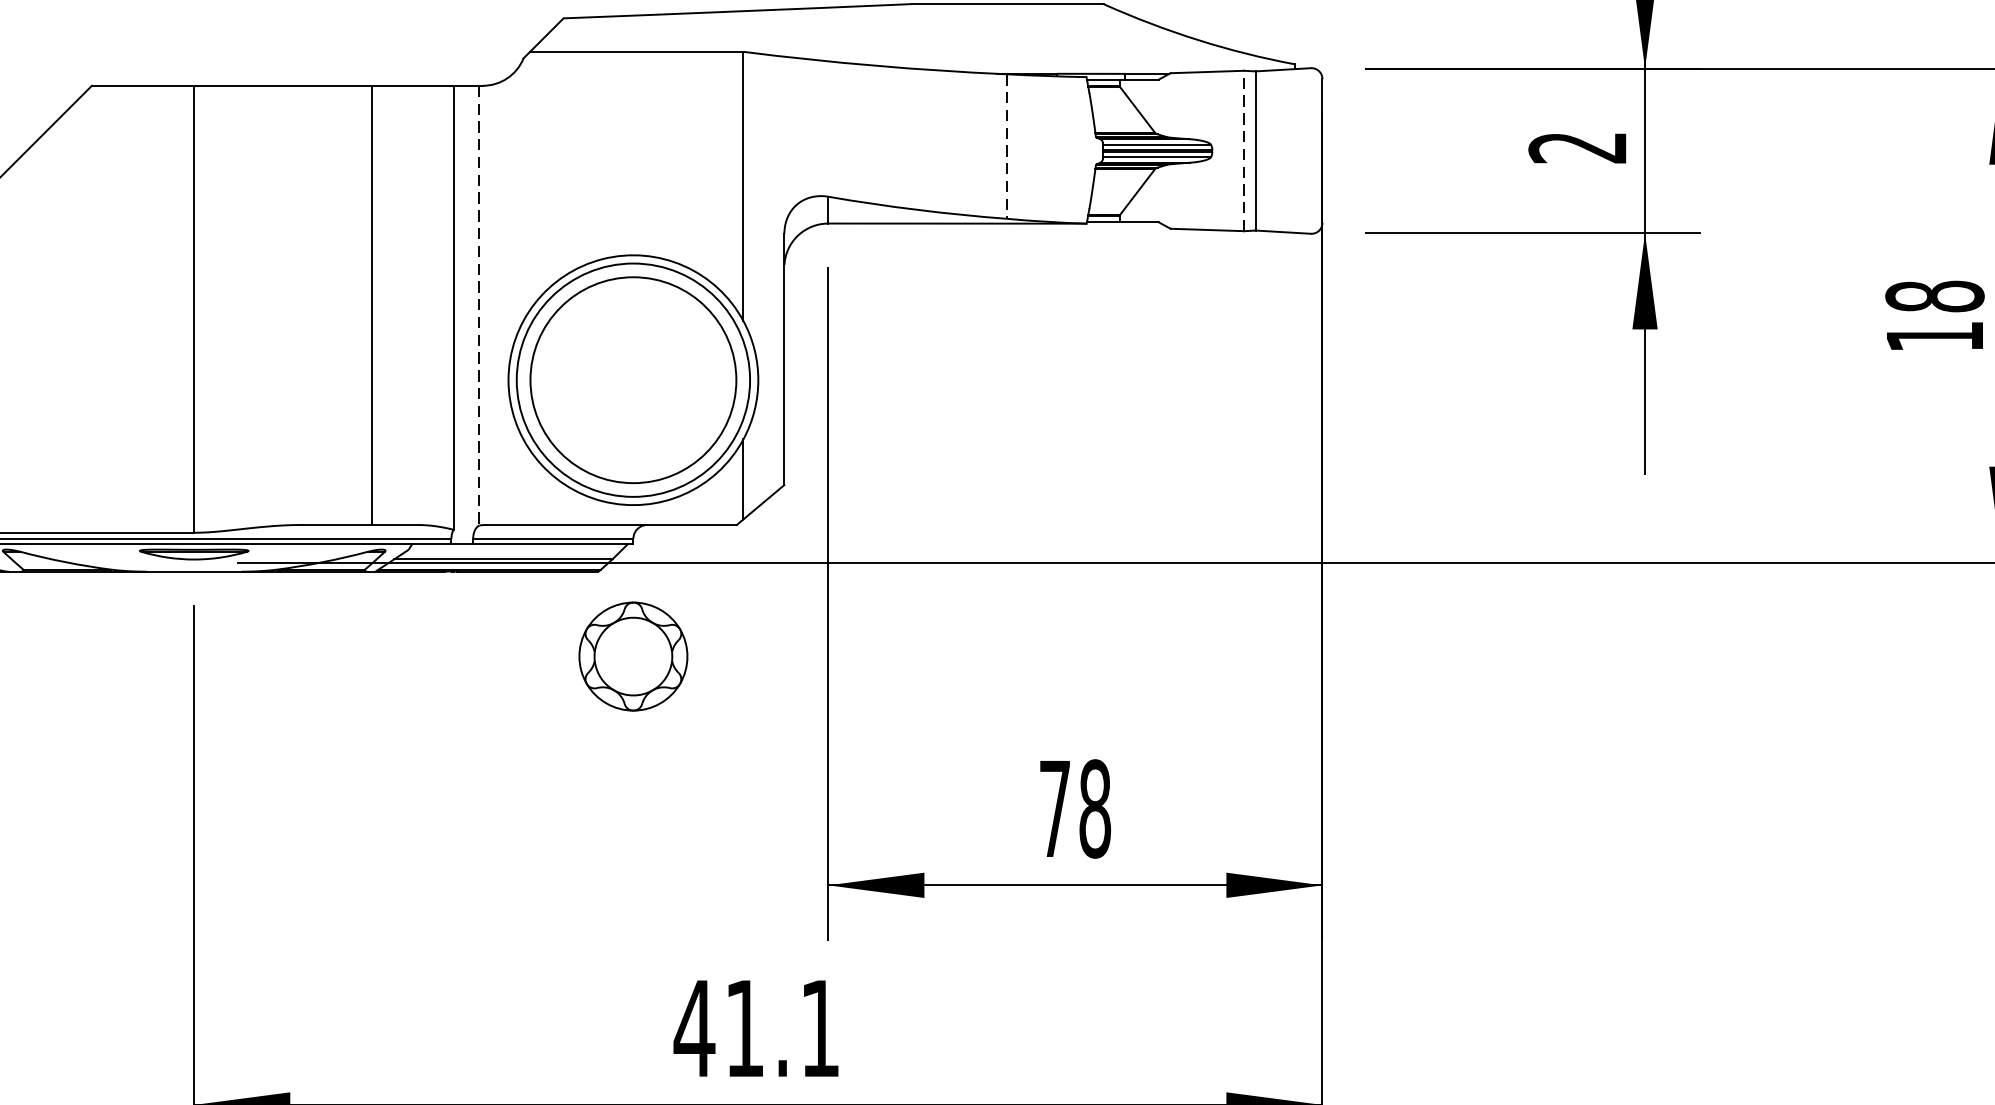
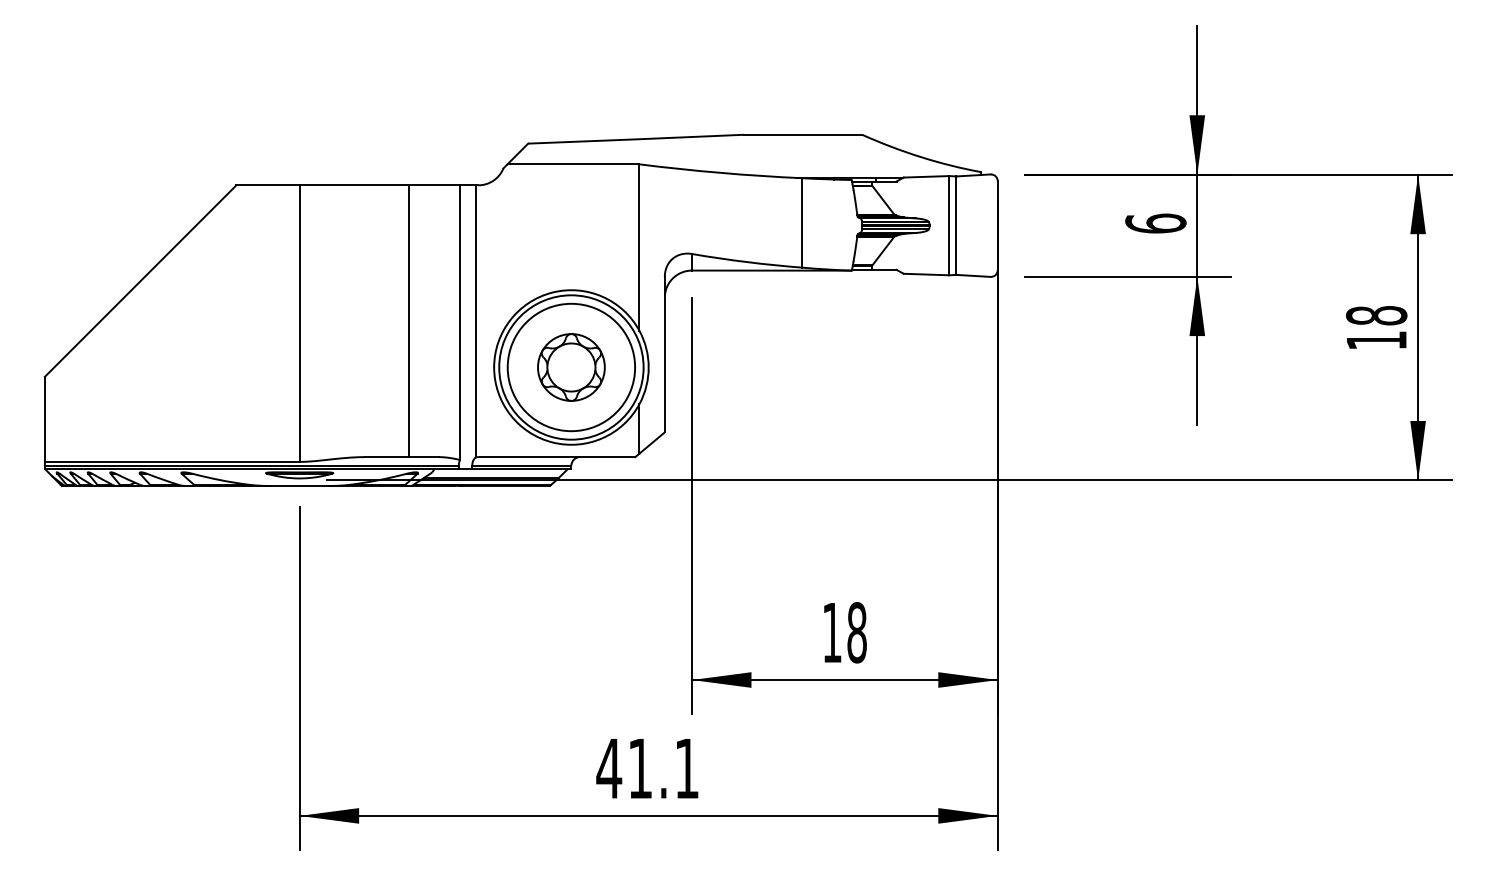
line: (1006, 145) -> (802, 222), dashed -> solid
text: (1577, 147) -> (1155, 223), 2 -> 6
line: (1244, 150) -> (949, 225), dashed -> solid
line: (479, 305) -> (476, 321), dashed -> solid
part: (633, 656) -> (571, 367), moved
text: (1055, 808) -> (832, 632), 78 -> 18

